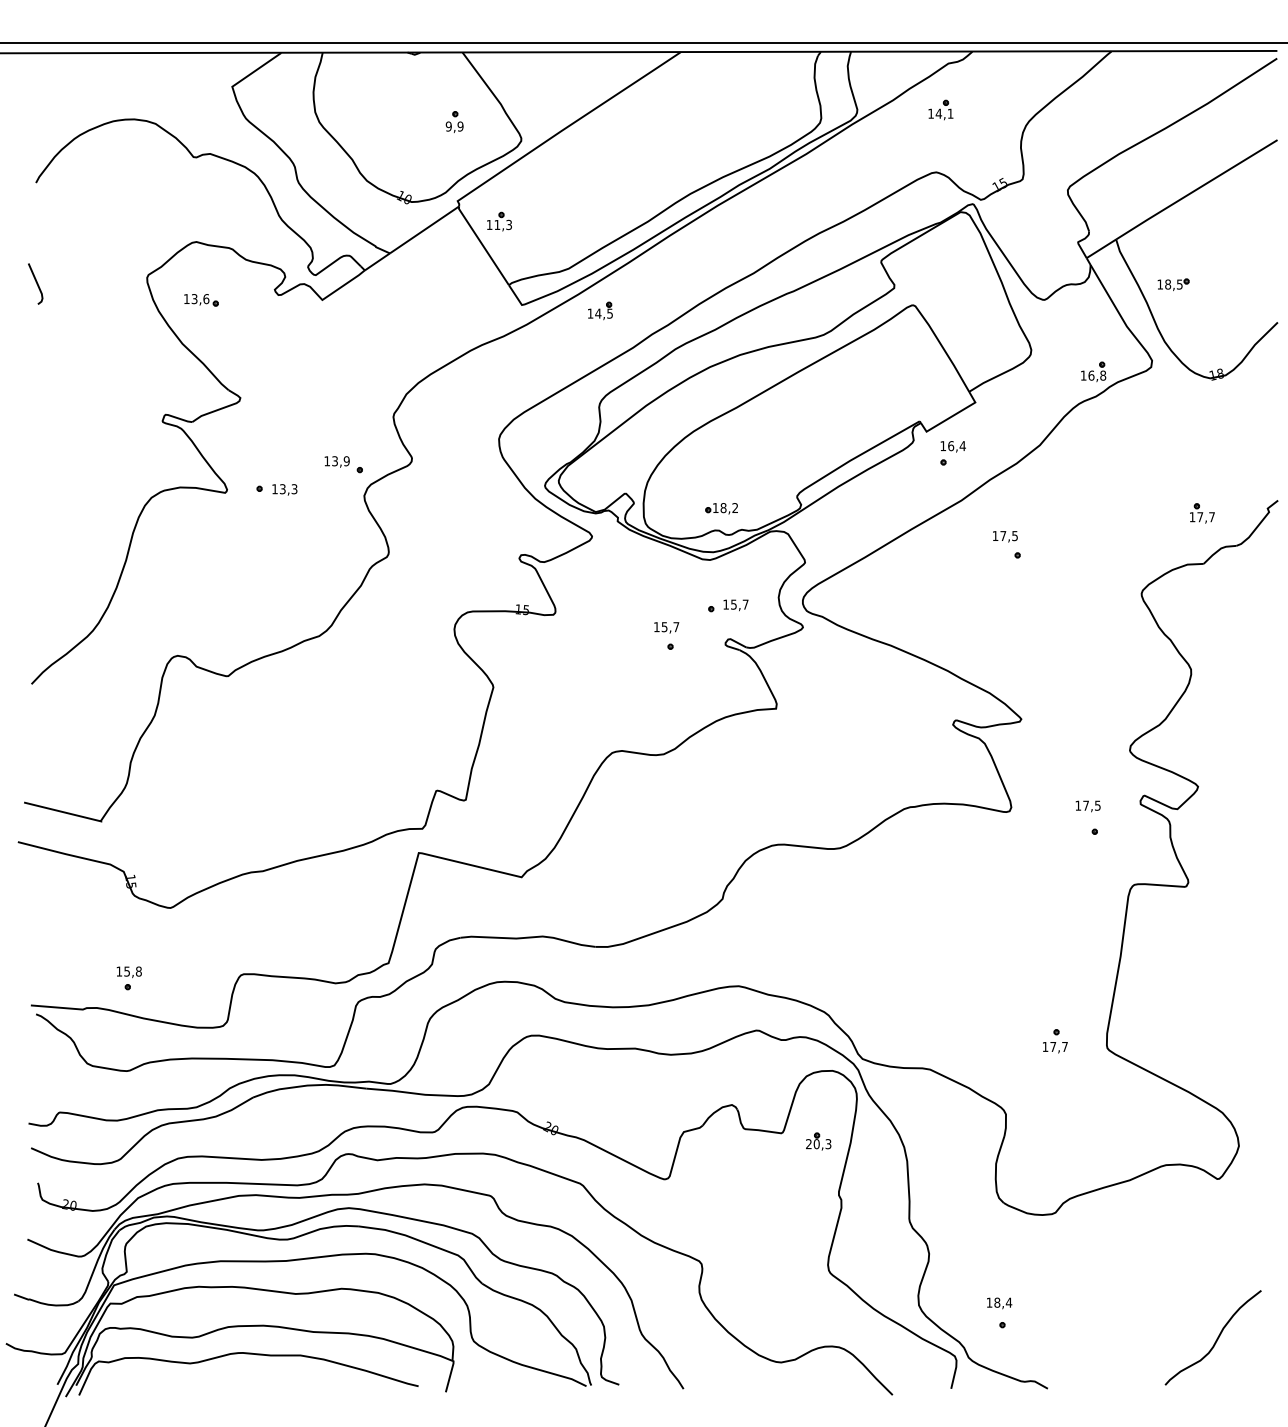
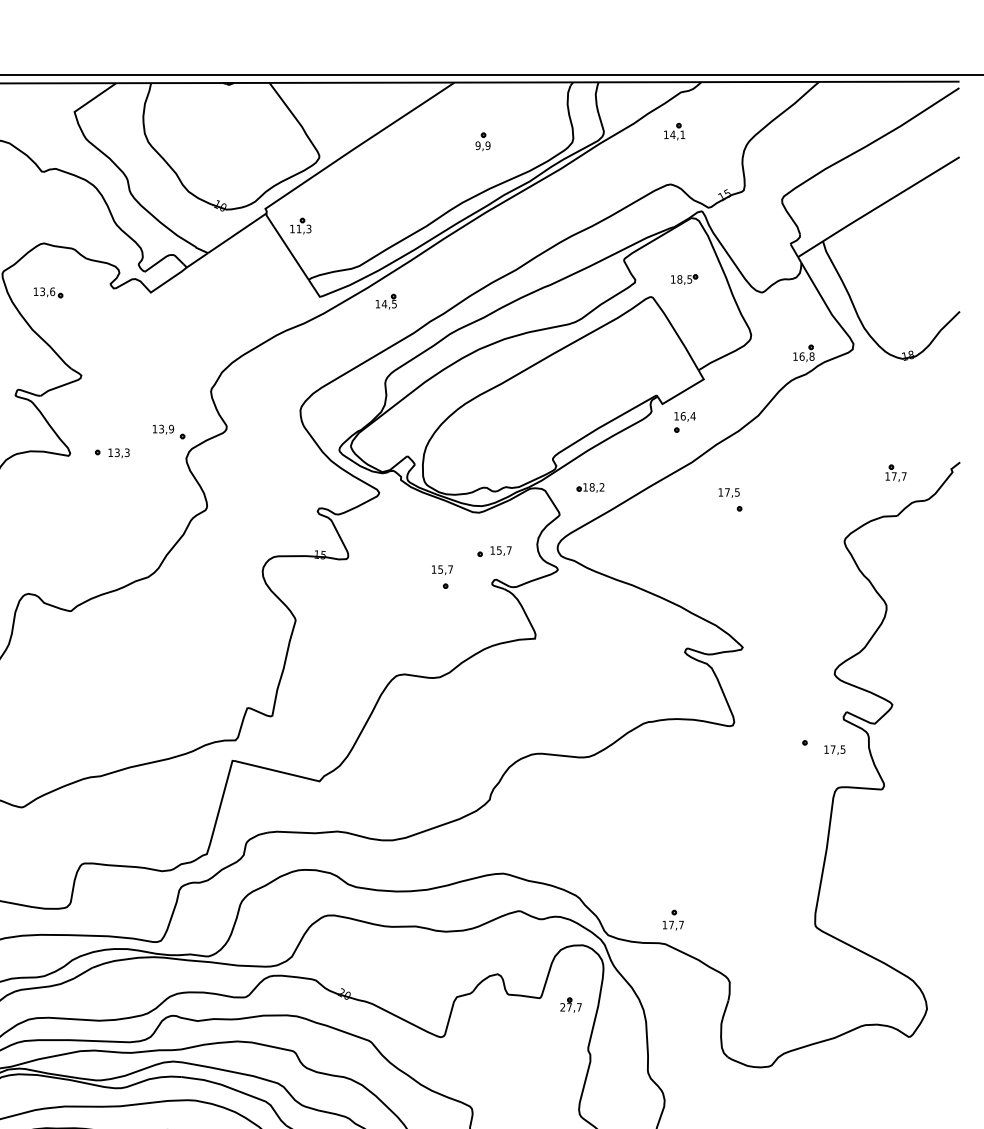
part: (454, 121) -> (482, 141), moved
part: (1173, 284) -> (684, 279), moved
part: (721, 508) -> (590, 487), moved
text: (1087, 806) -> (834, 750), moved
part: (1055, 1041) -> (673, 920), moved
text: (822, 1144) -> (574, 1007), 20,3 -> 27,7

